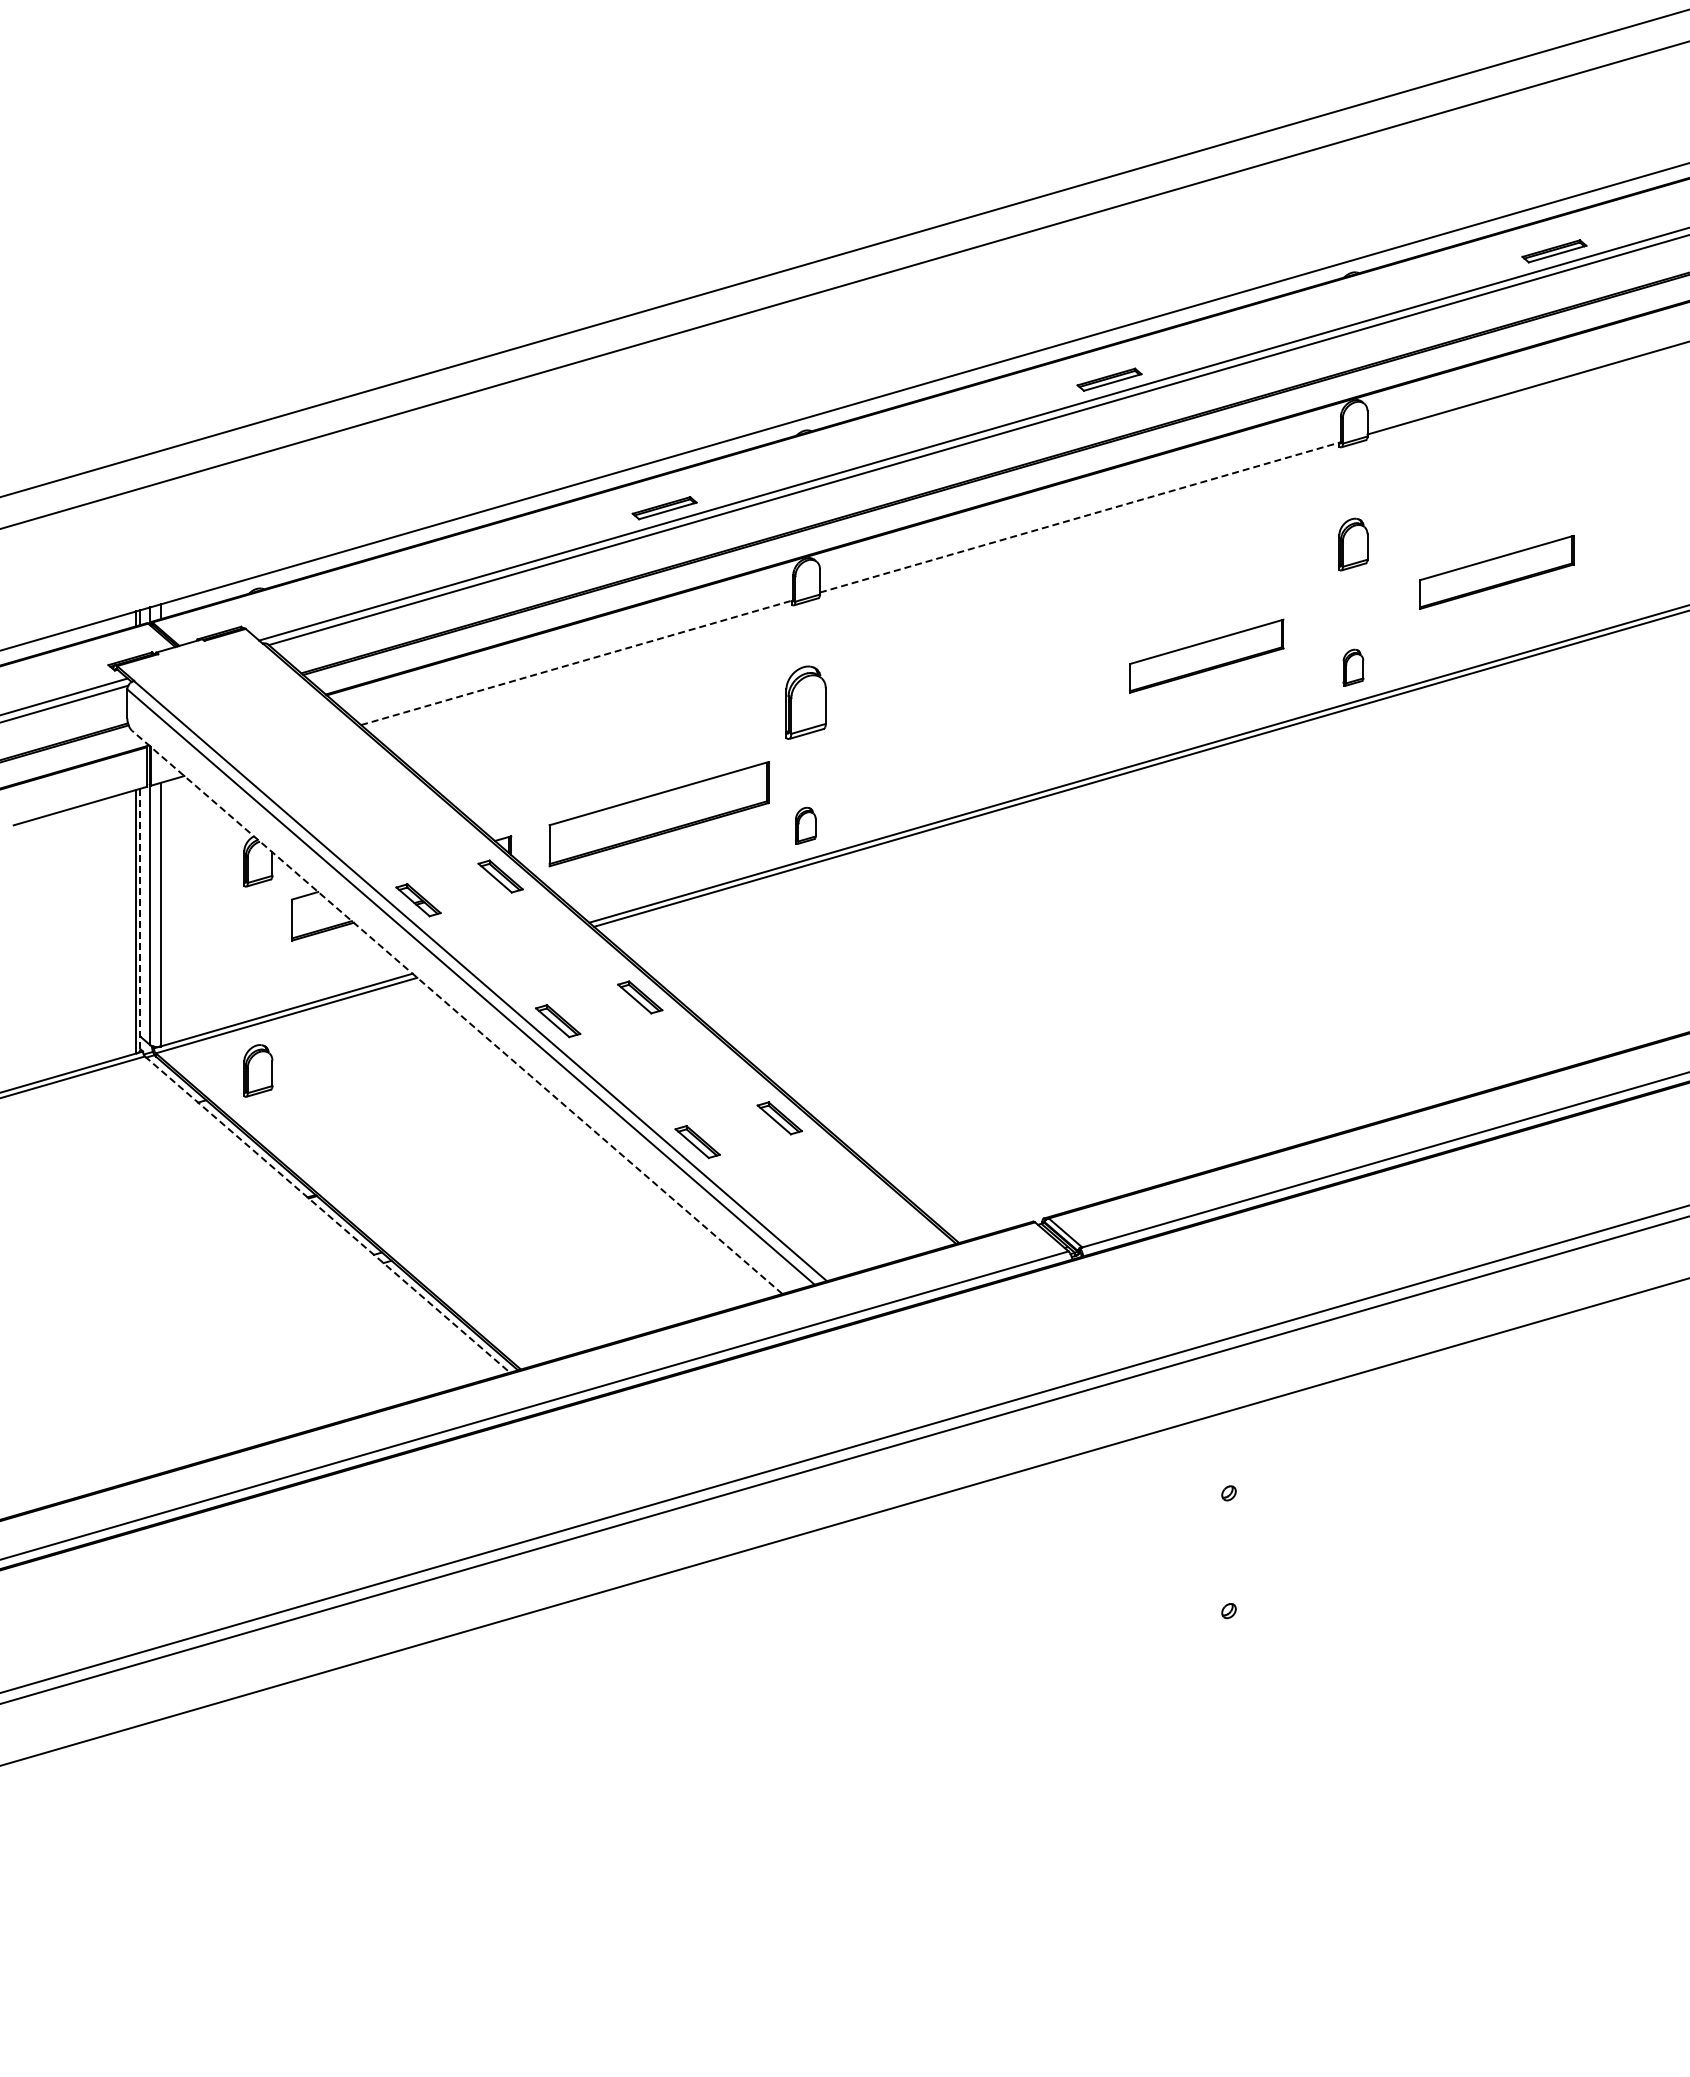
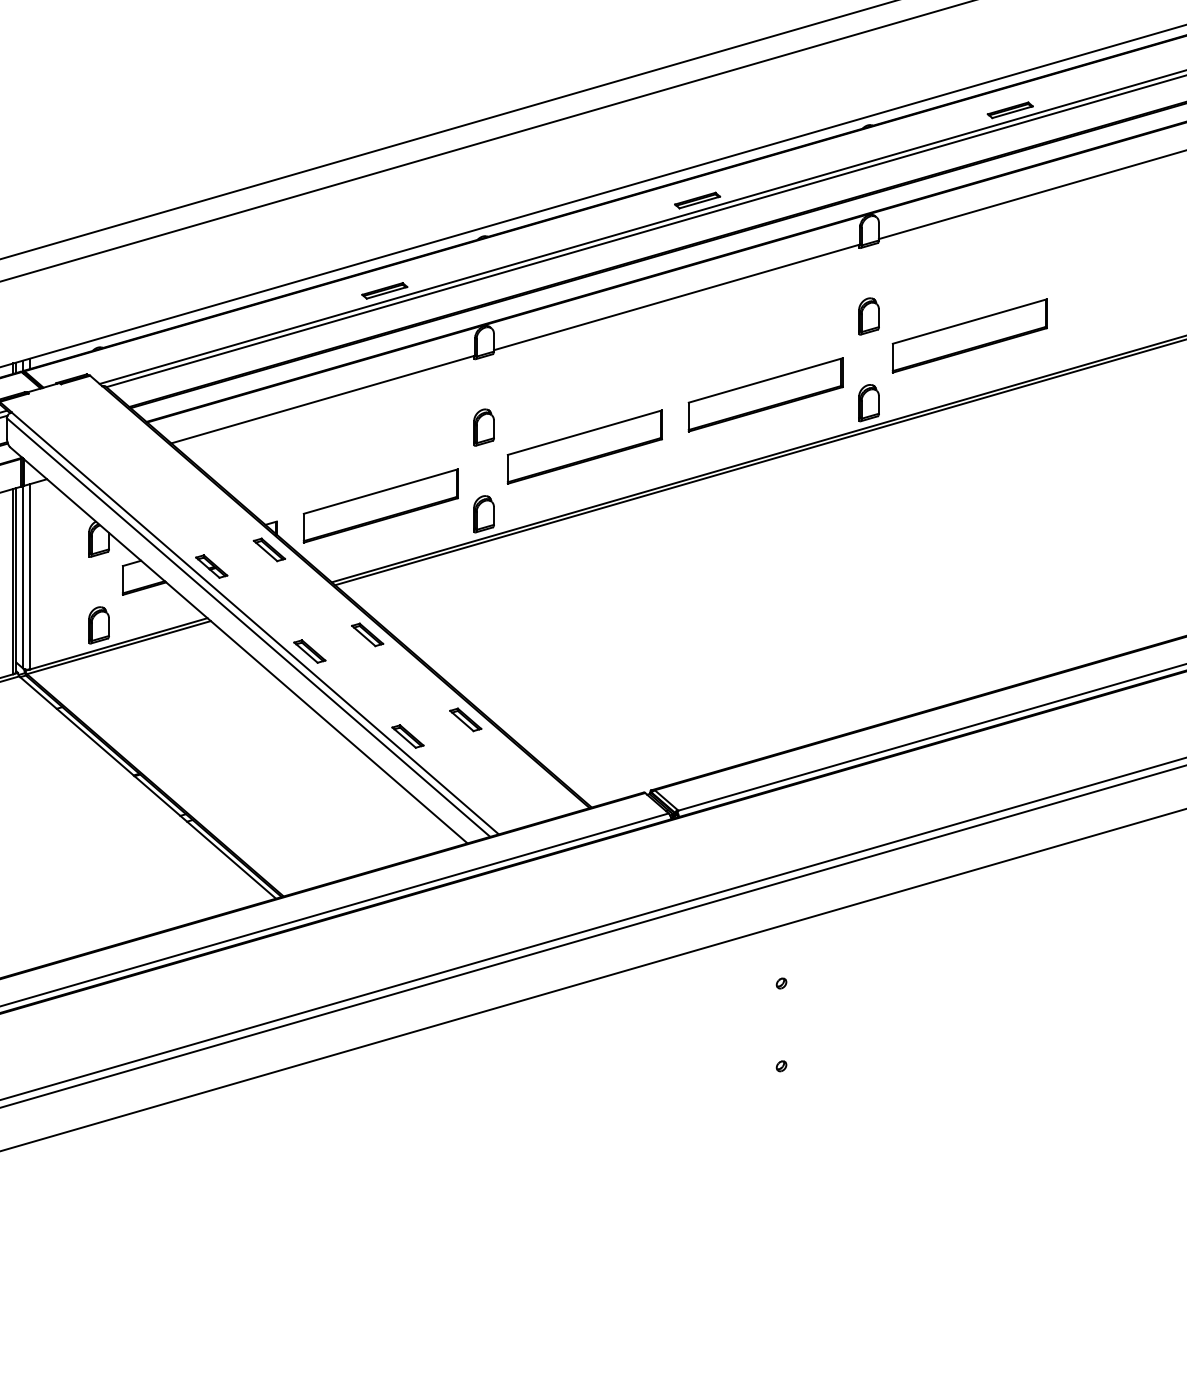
line: (1080, 517) -> (677, 297), dashed -> solid
part: (1496, 572) -> (969, 336), size x1.43
part: (1206, 656) -> (765, 395), size x1.43
line: (577, 662) -> (323, 399), dashed -> solid
part: (1353, 667) -> (869, 402), size x1.43
part: (805, 702) -> (483, 427), size x0.71
part: (948, 730) -> (584, 447), added
part: (805, 825) -> (483, 513), size x1.43
line: (140, 919) -> (16, 580), dashed -> solid
line: (456, 1012) -> (238, 645), dashed -> solid
part: (258, 1070) -> (99, 625), moved
line: (327, 1214) -> (147, 787), dashed -> solid

